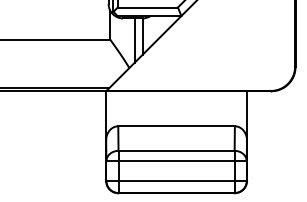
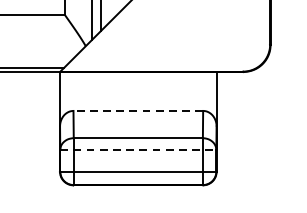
line: (176, 126) -> (138, 111), solid -> dashed
line: (177, 161) -> (139, 150), solid -> dashed

